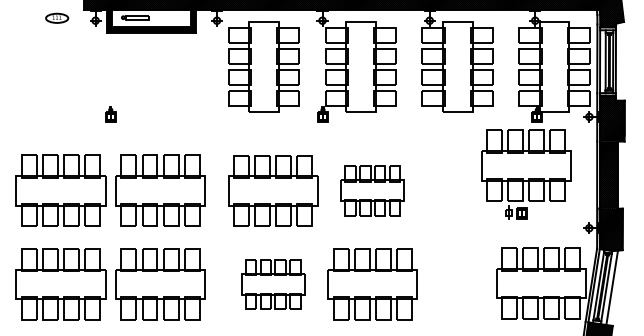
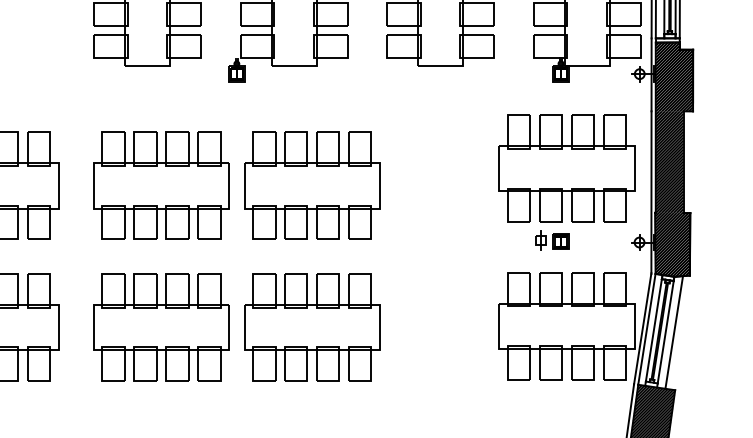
part: (526, 174) -> (567, 182), moved
part: (372, 190) -> (311, 185), size x1.43
part: (273, 284) -> (161, 327), size x1.43

